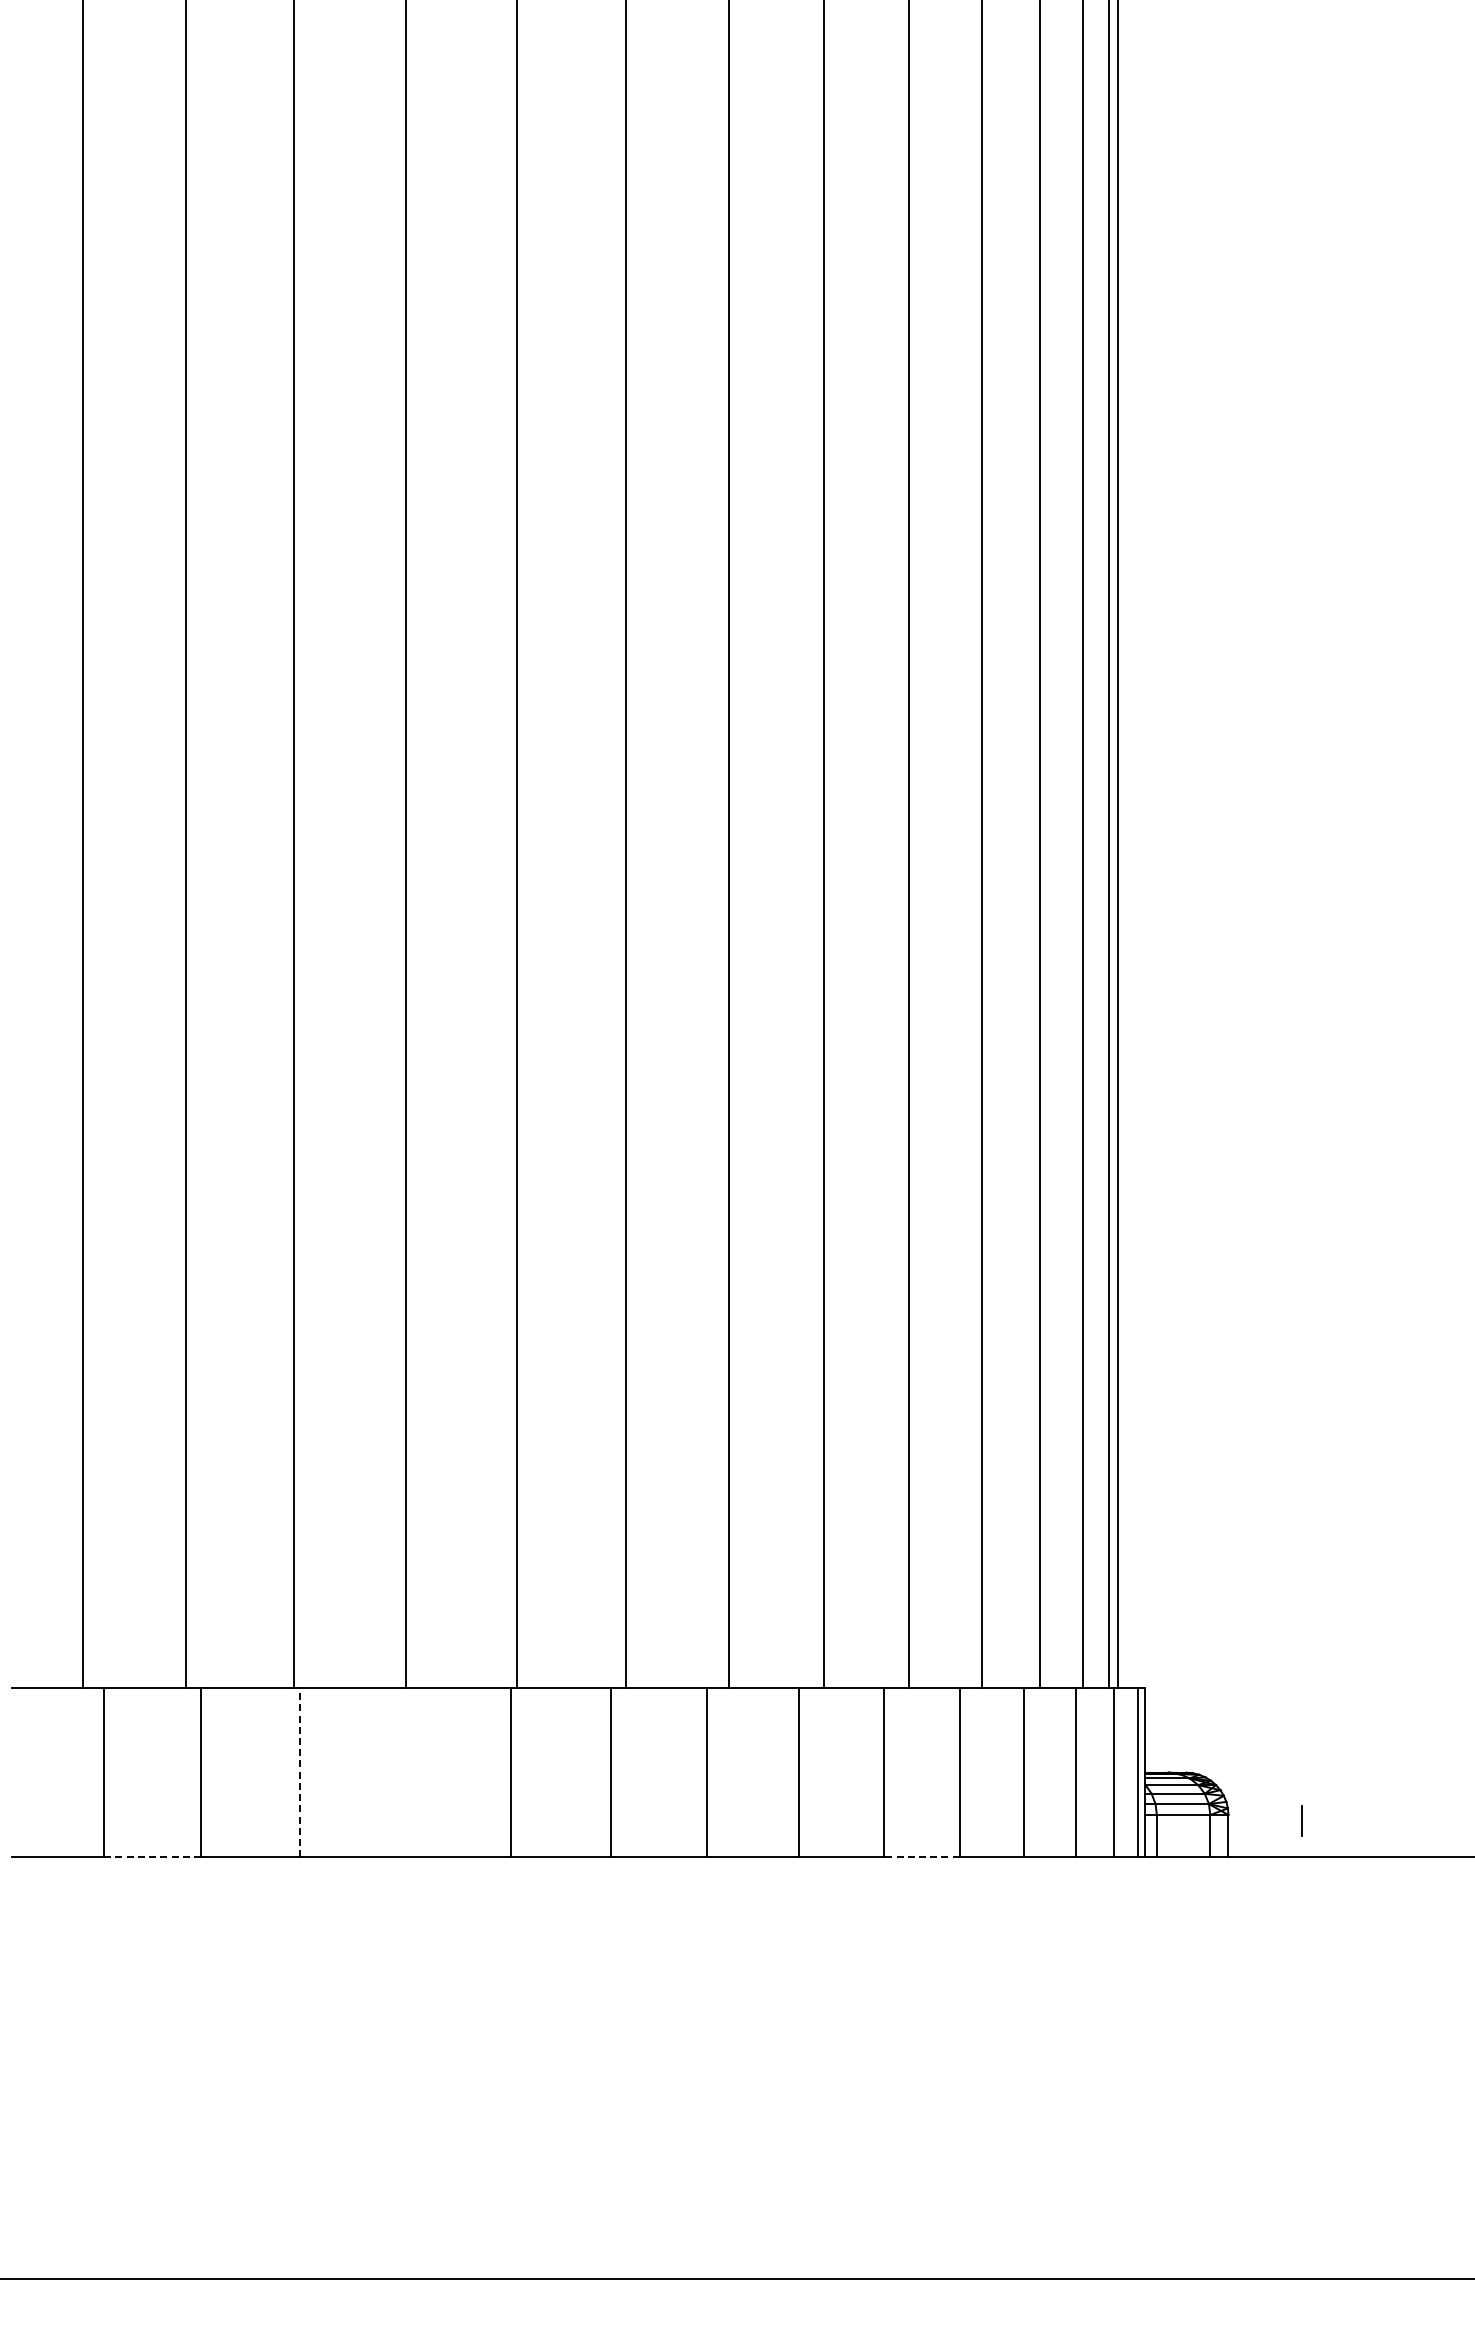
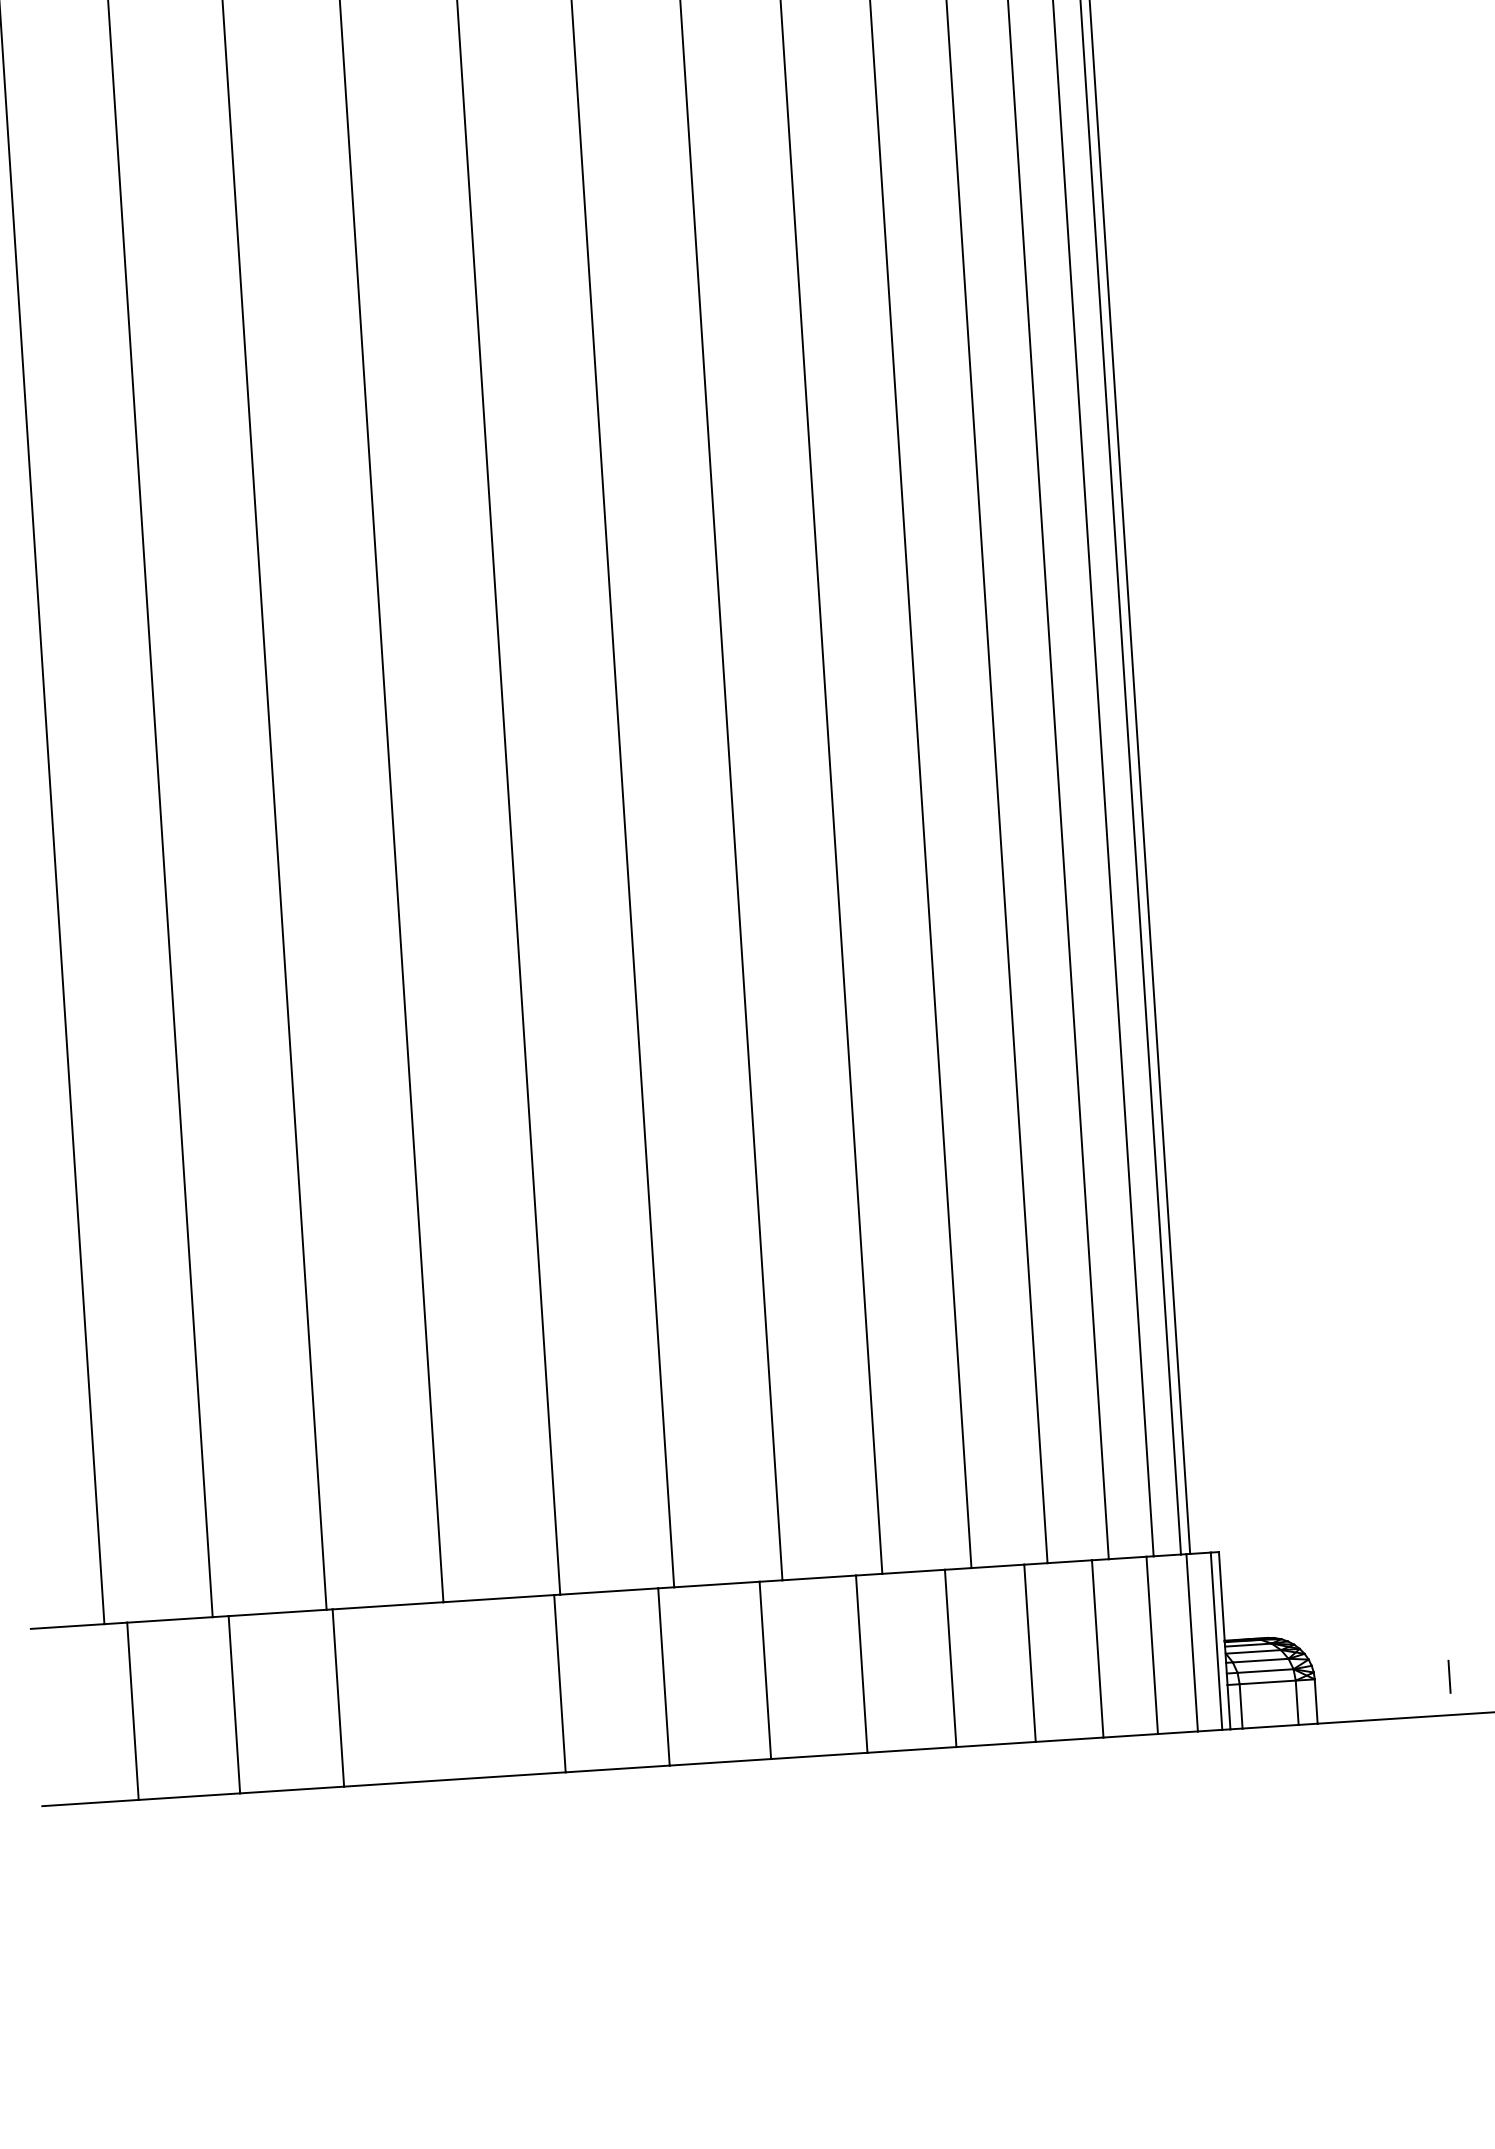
line: (300, 1772) -> (338, 1697), dashed -> solid
line: (1301, 1820) -> (1449, 1676), moved
line: (152, 1857) -> (189, 1796), dashed -> solid
line: (921, 1857) -> (995, 1744), dashed -> solid

